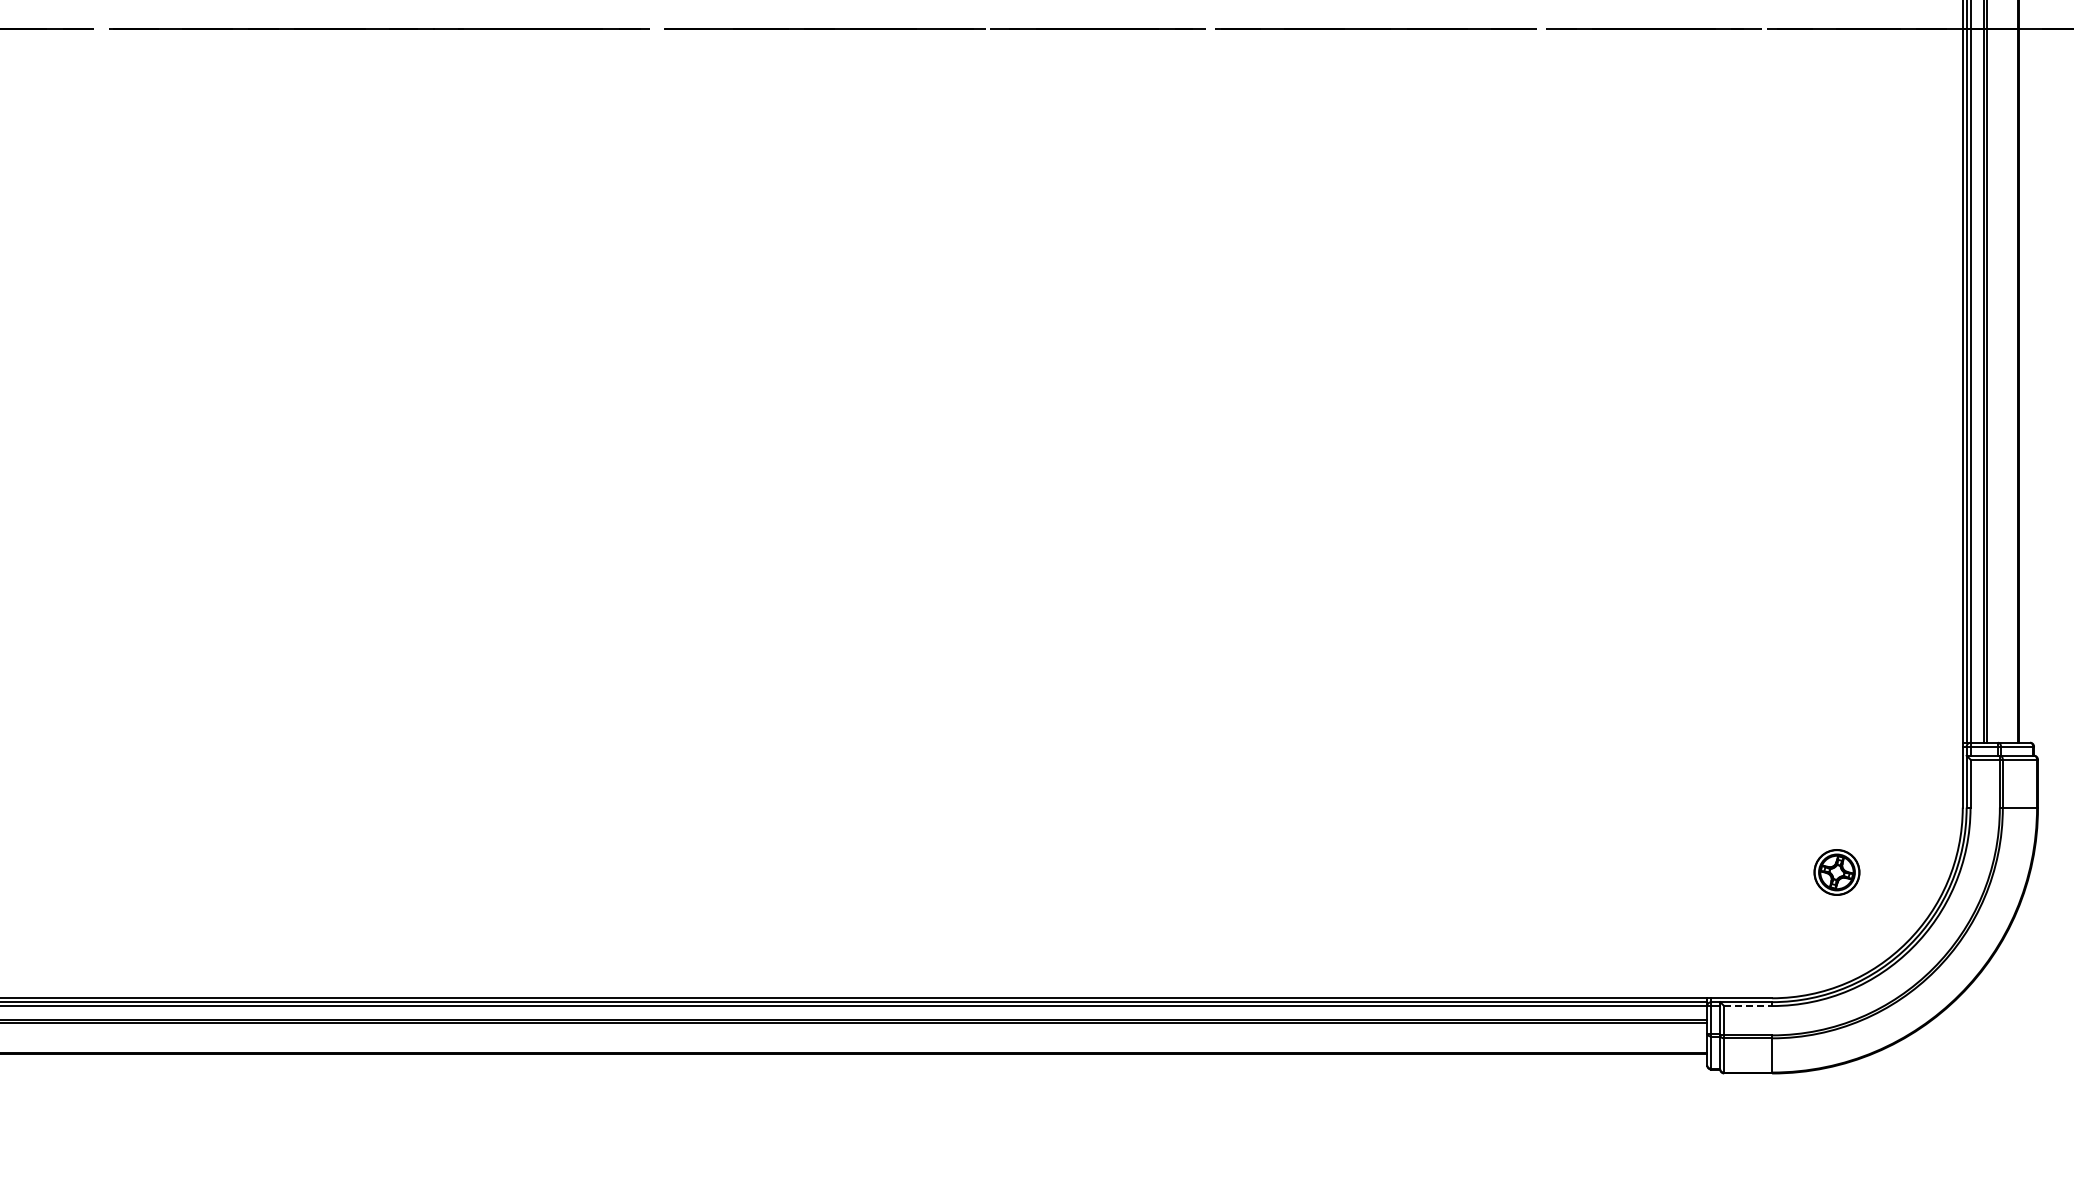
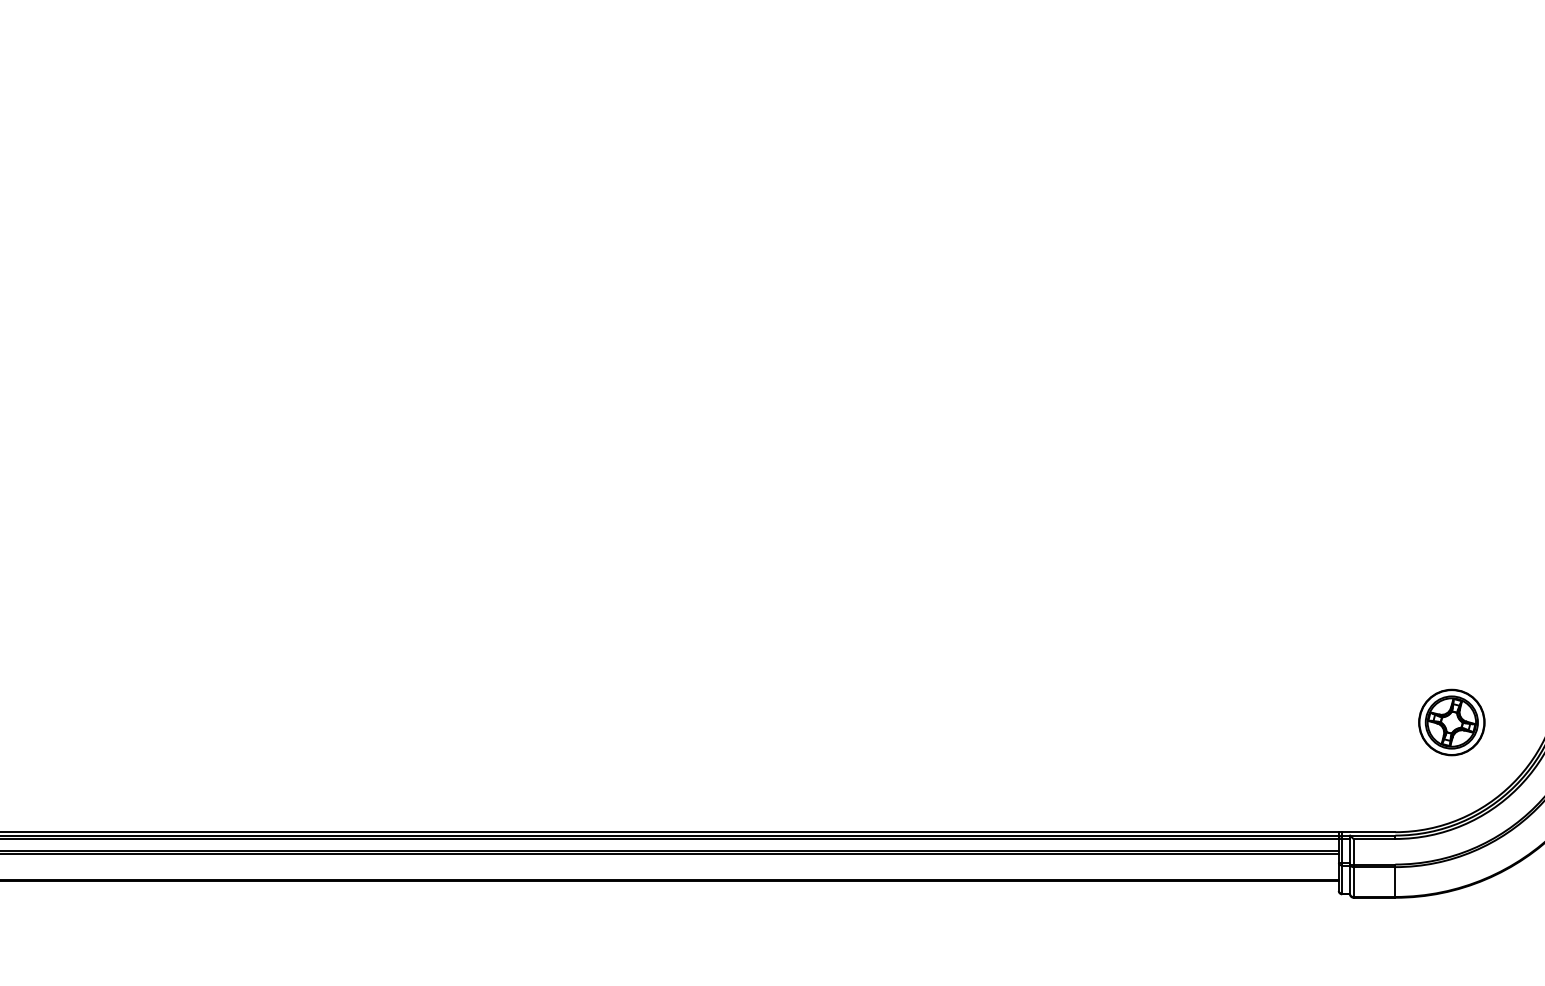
part: (1836, 872) -> (1451, 722), size x1.67
line: (1748, 1006) -> (1374, 839), dashed -> solid

